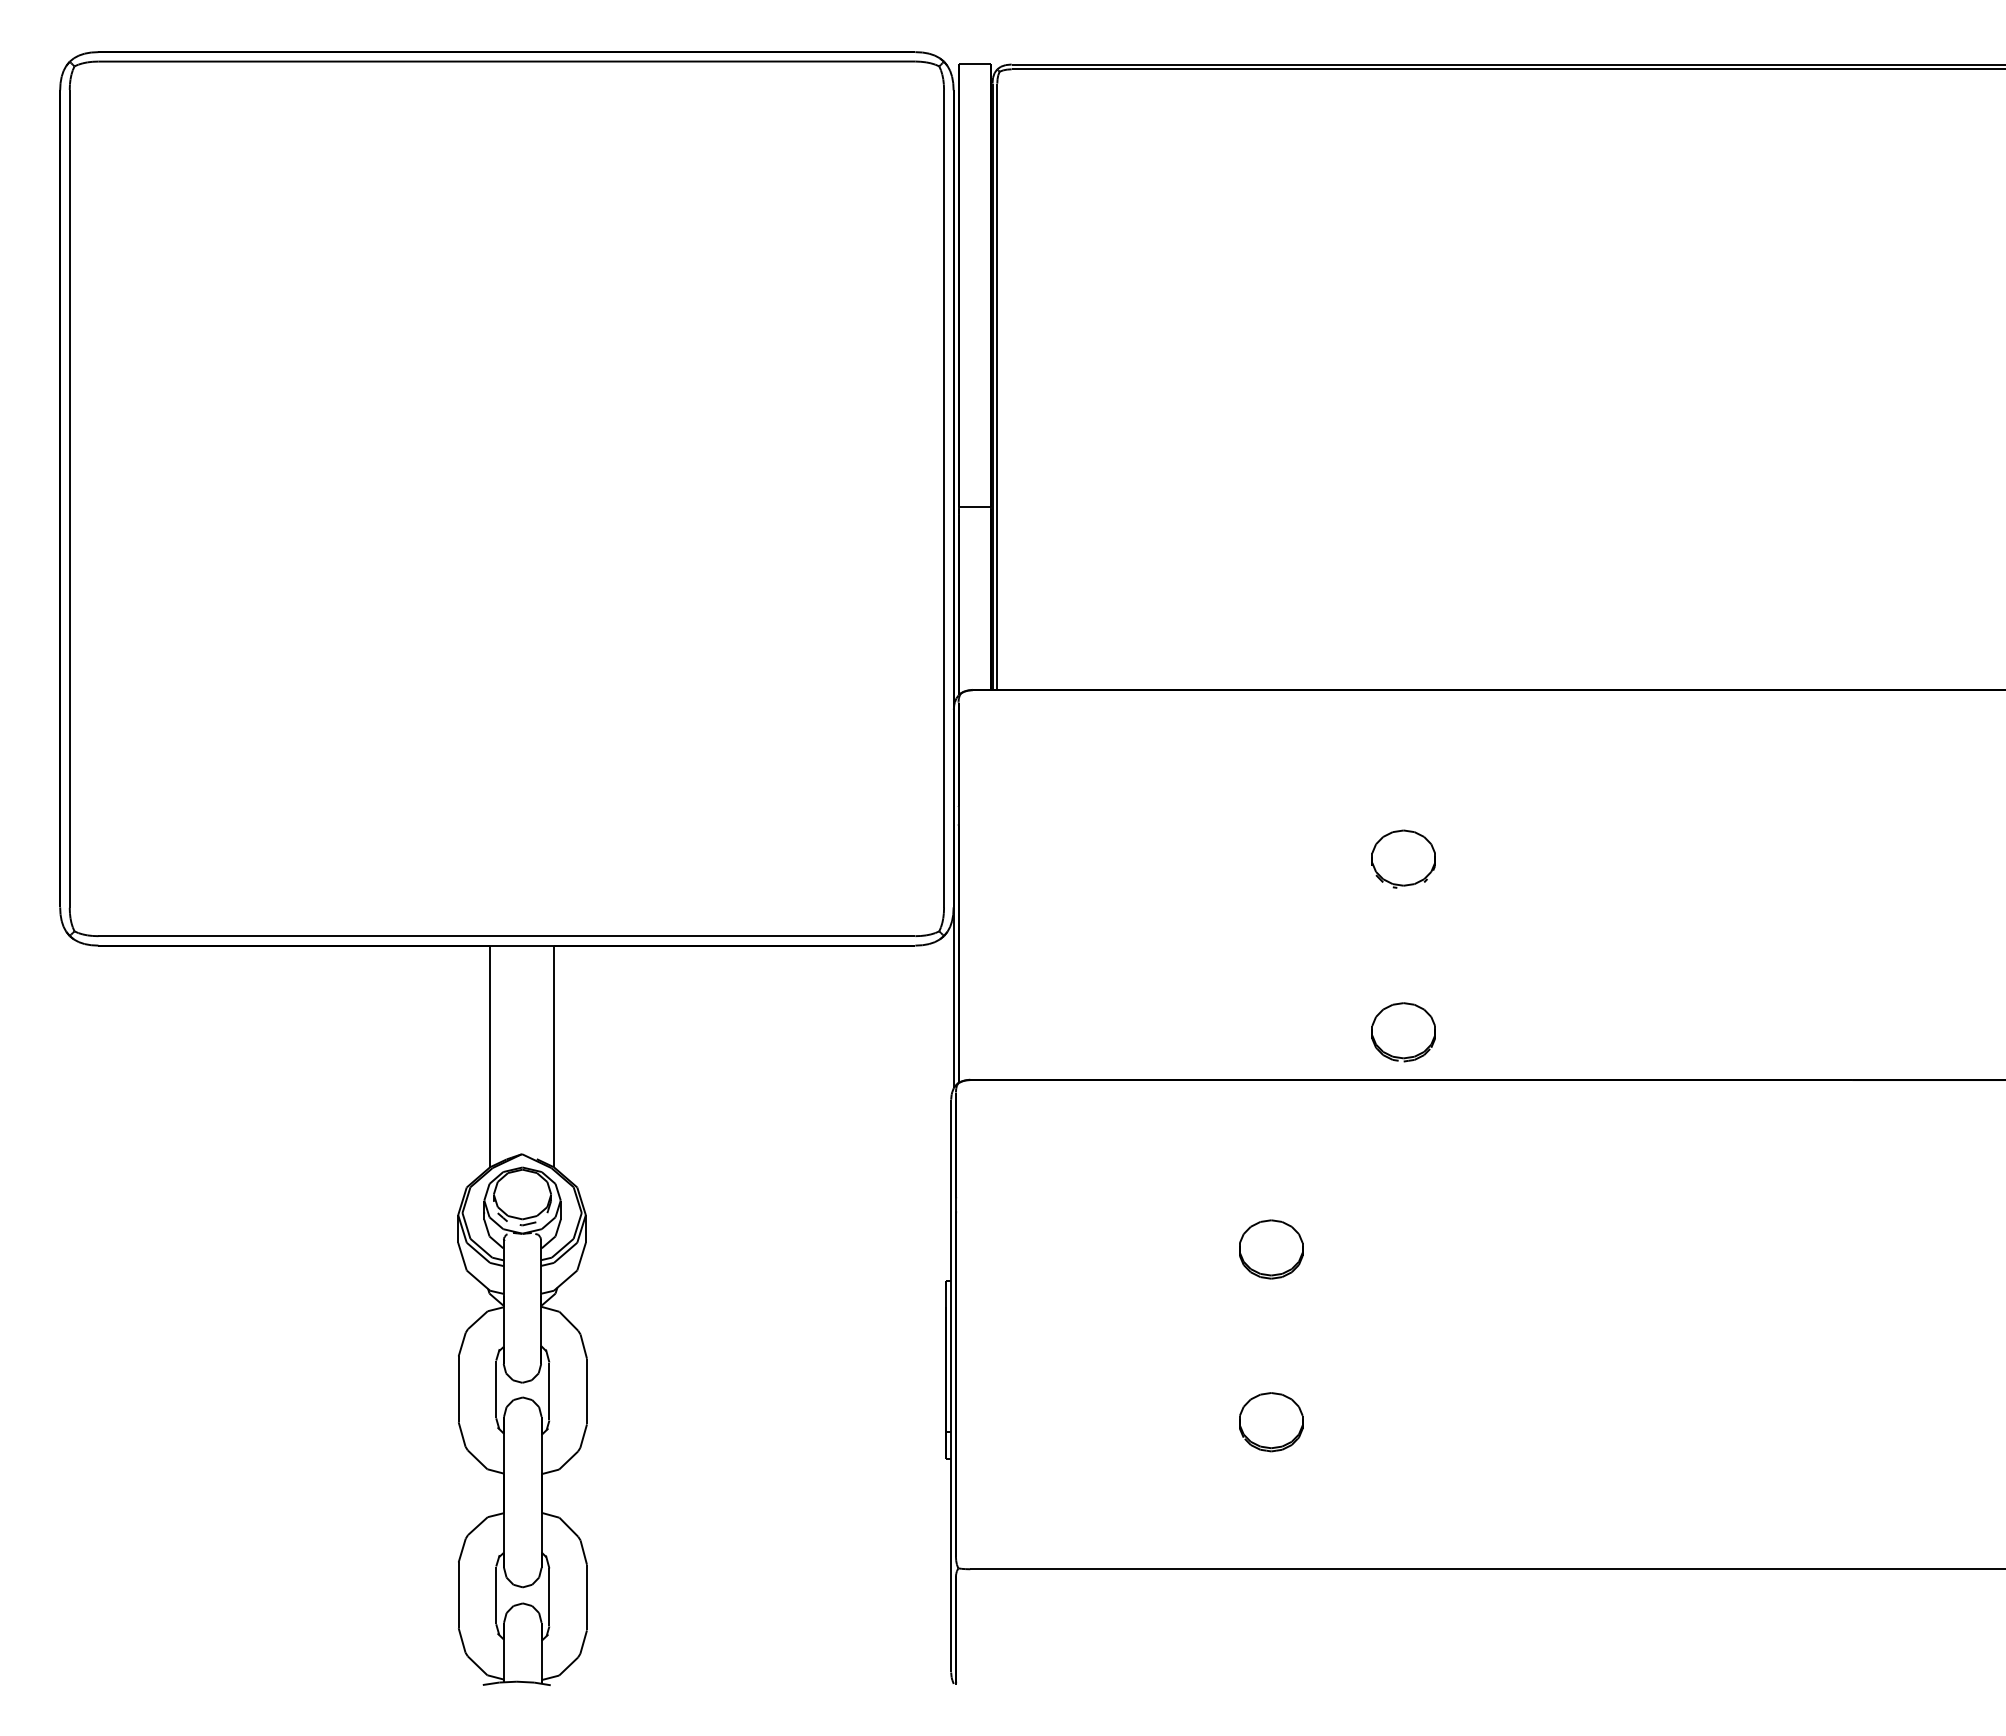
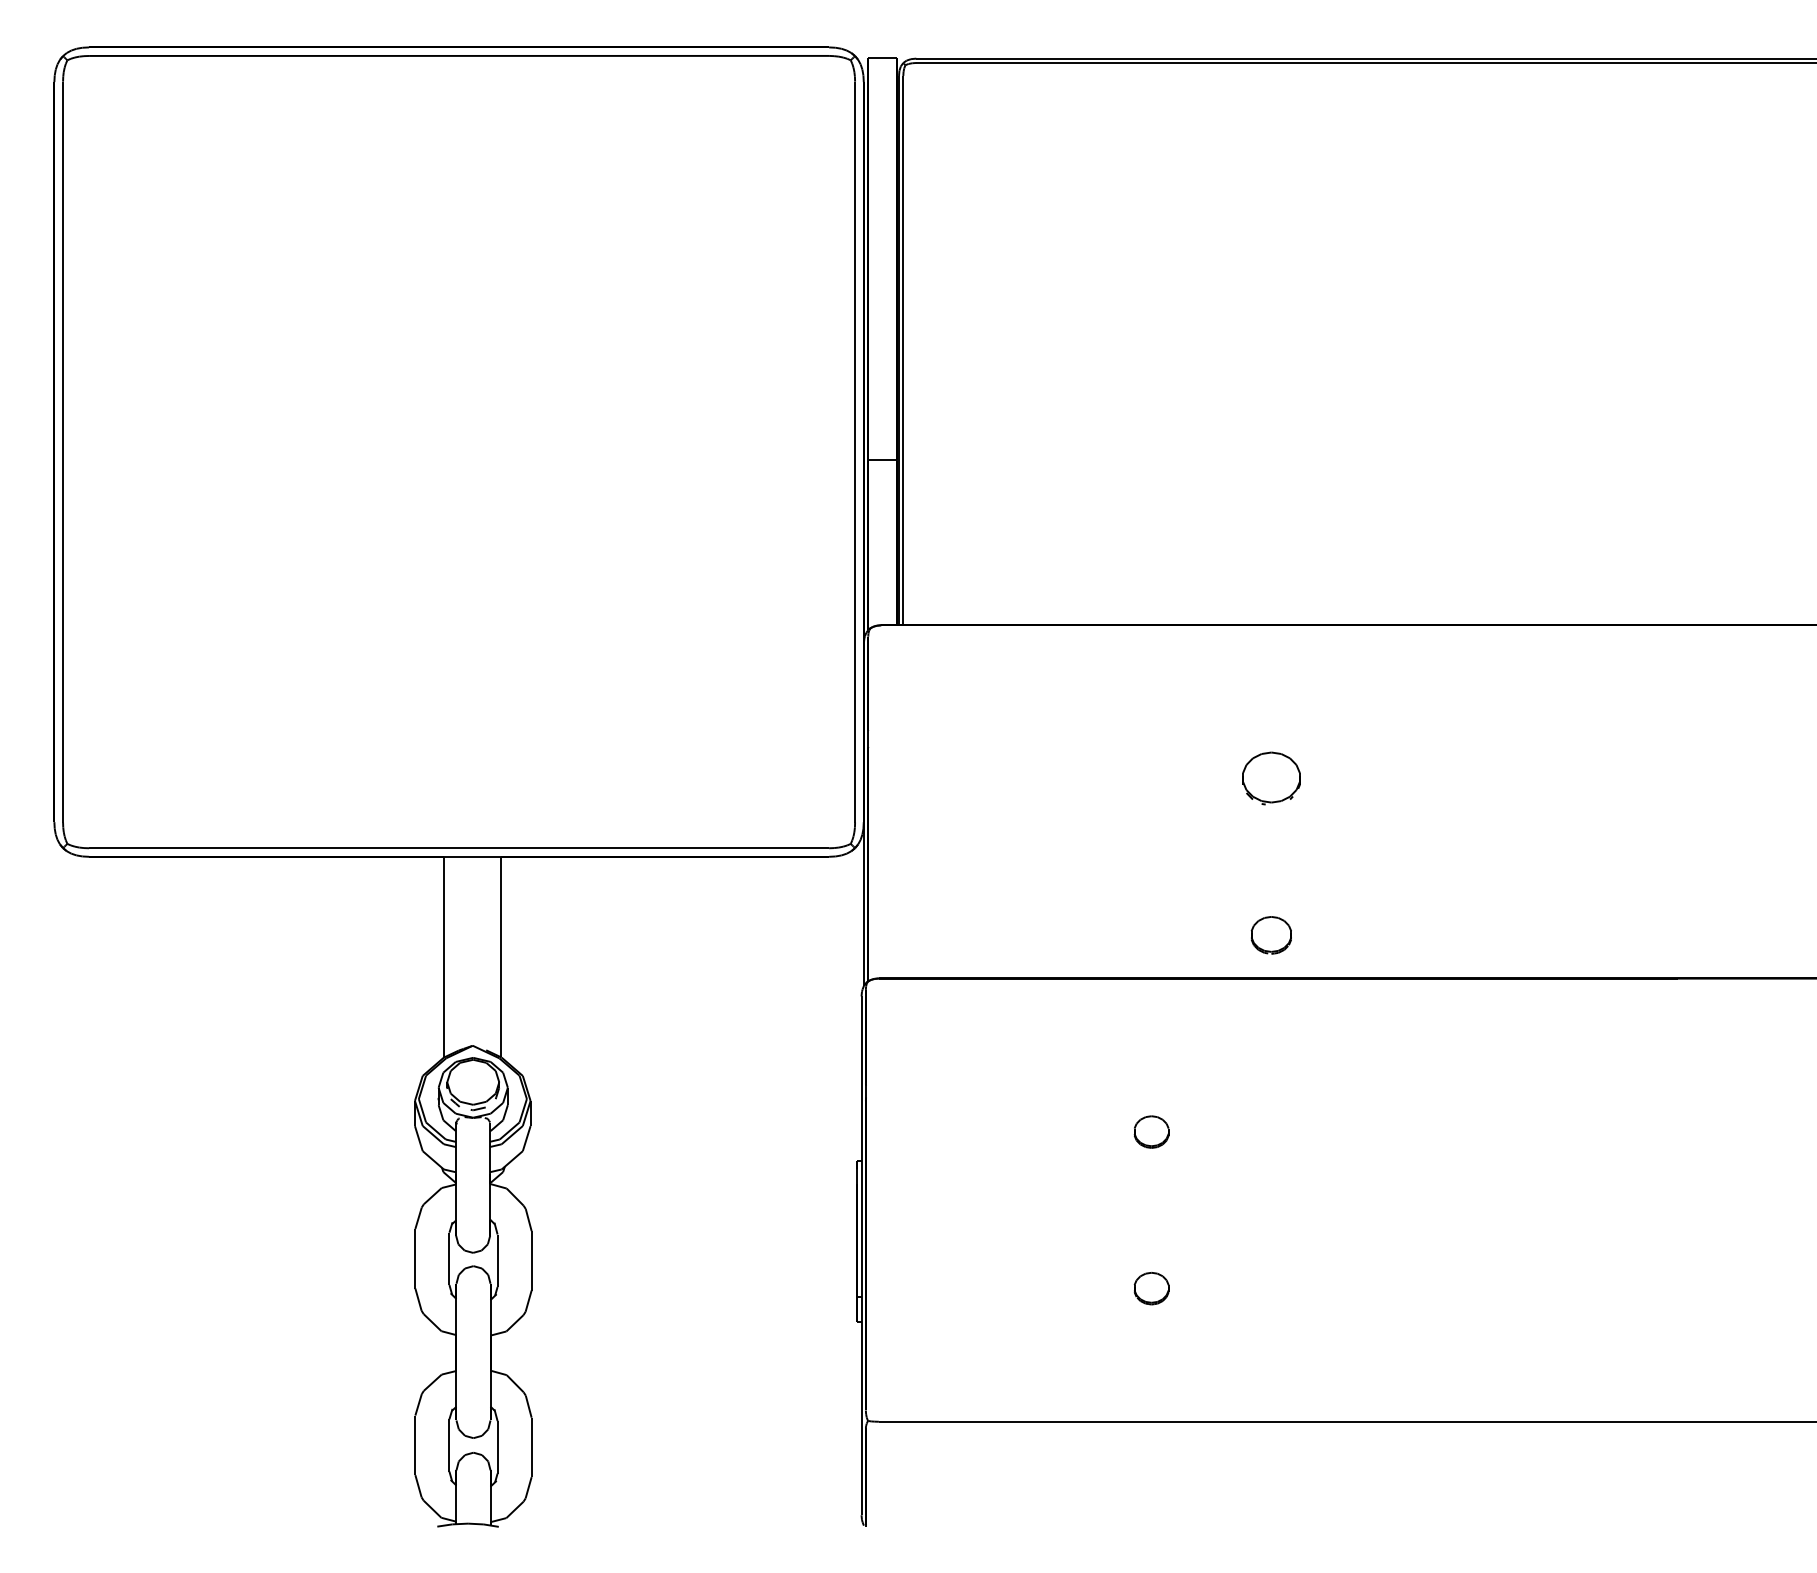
part: (1403, 1032) -> (1271, 935), size x0.7
part: (1271, 1249) -> (1151, 1132), size x0.6
part: (1271, 1422) -> (1151, 1288), size x0.6

